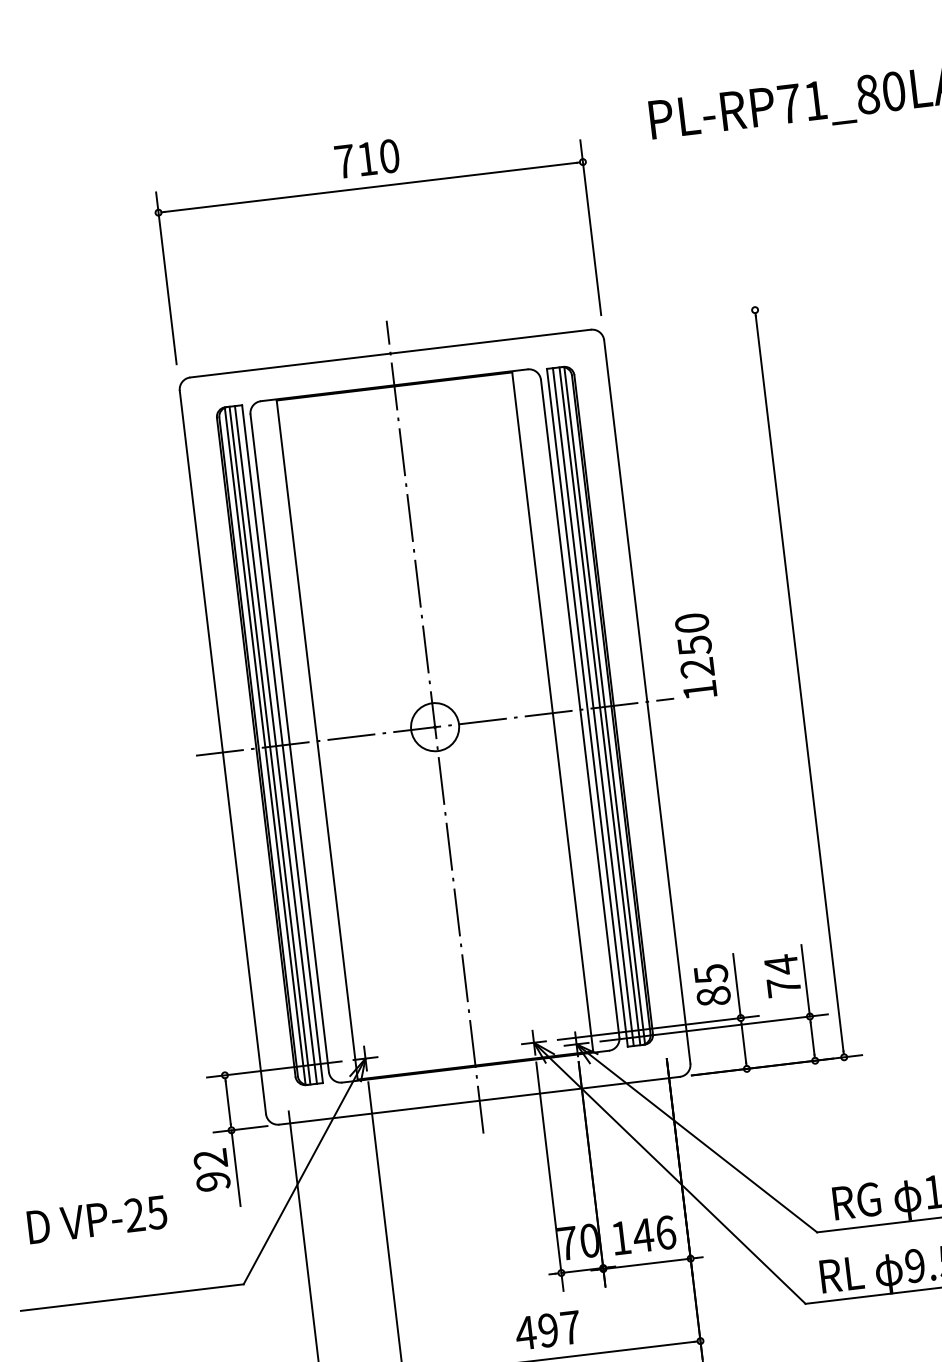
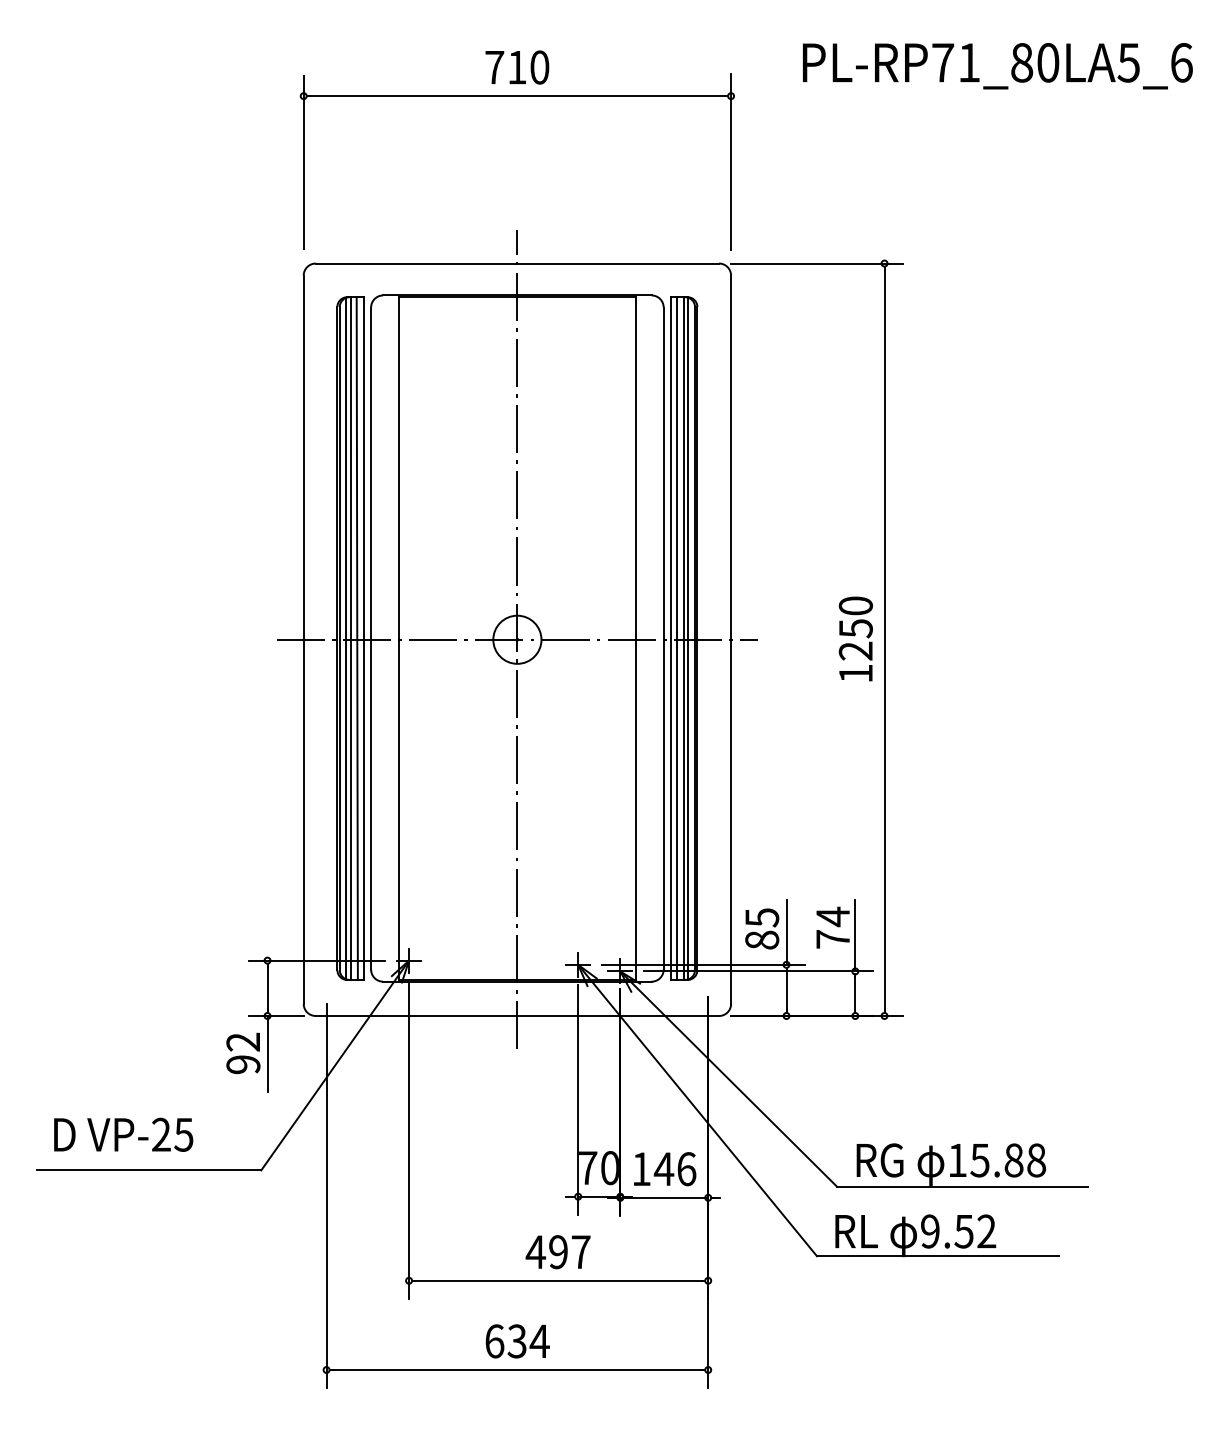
line: (687, 318) -> (816, 263), added
text: (695, 655) -> (855, 638), moved
text: (97, 1219) -> (123, 1134), moved

